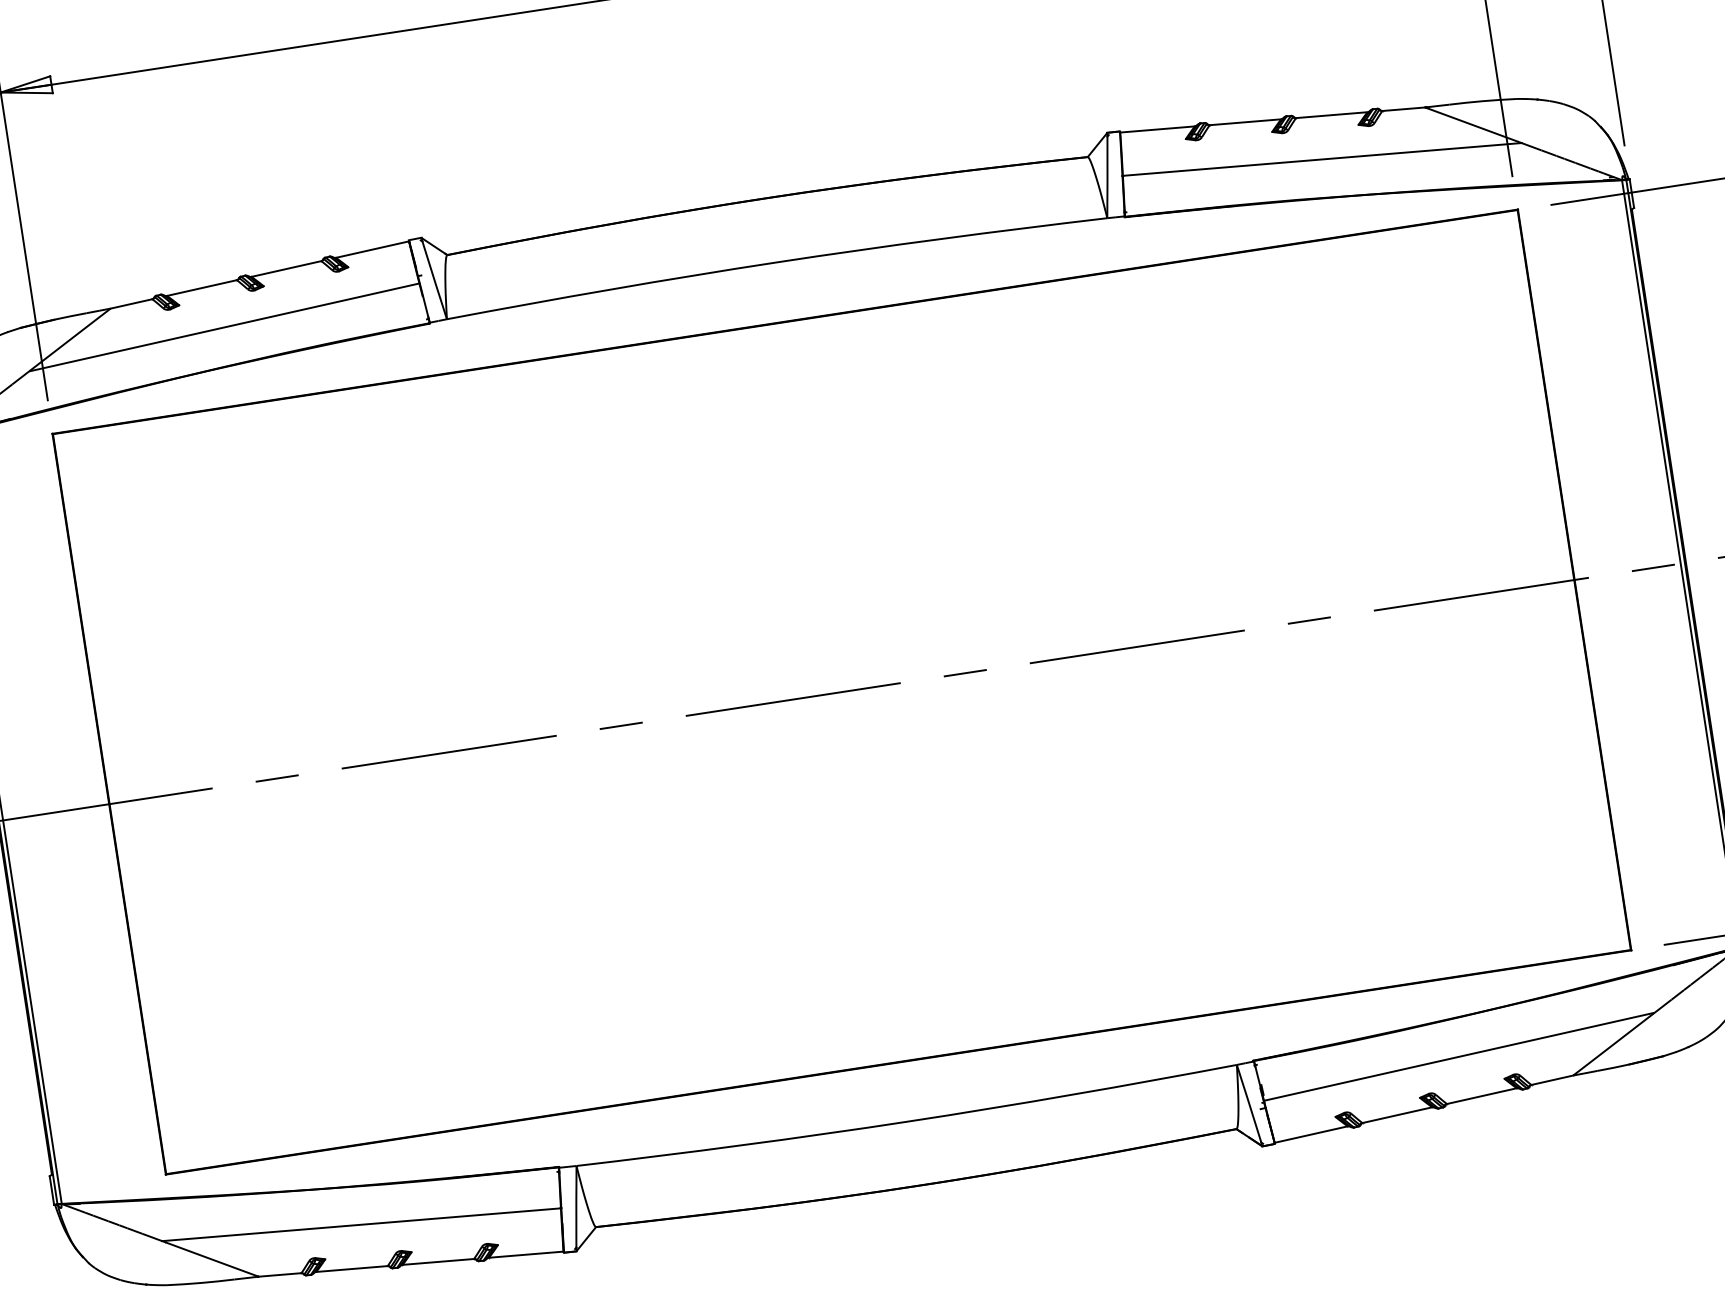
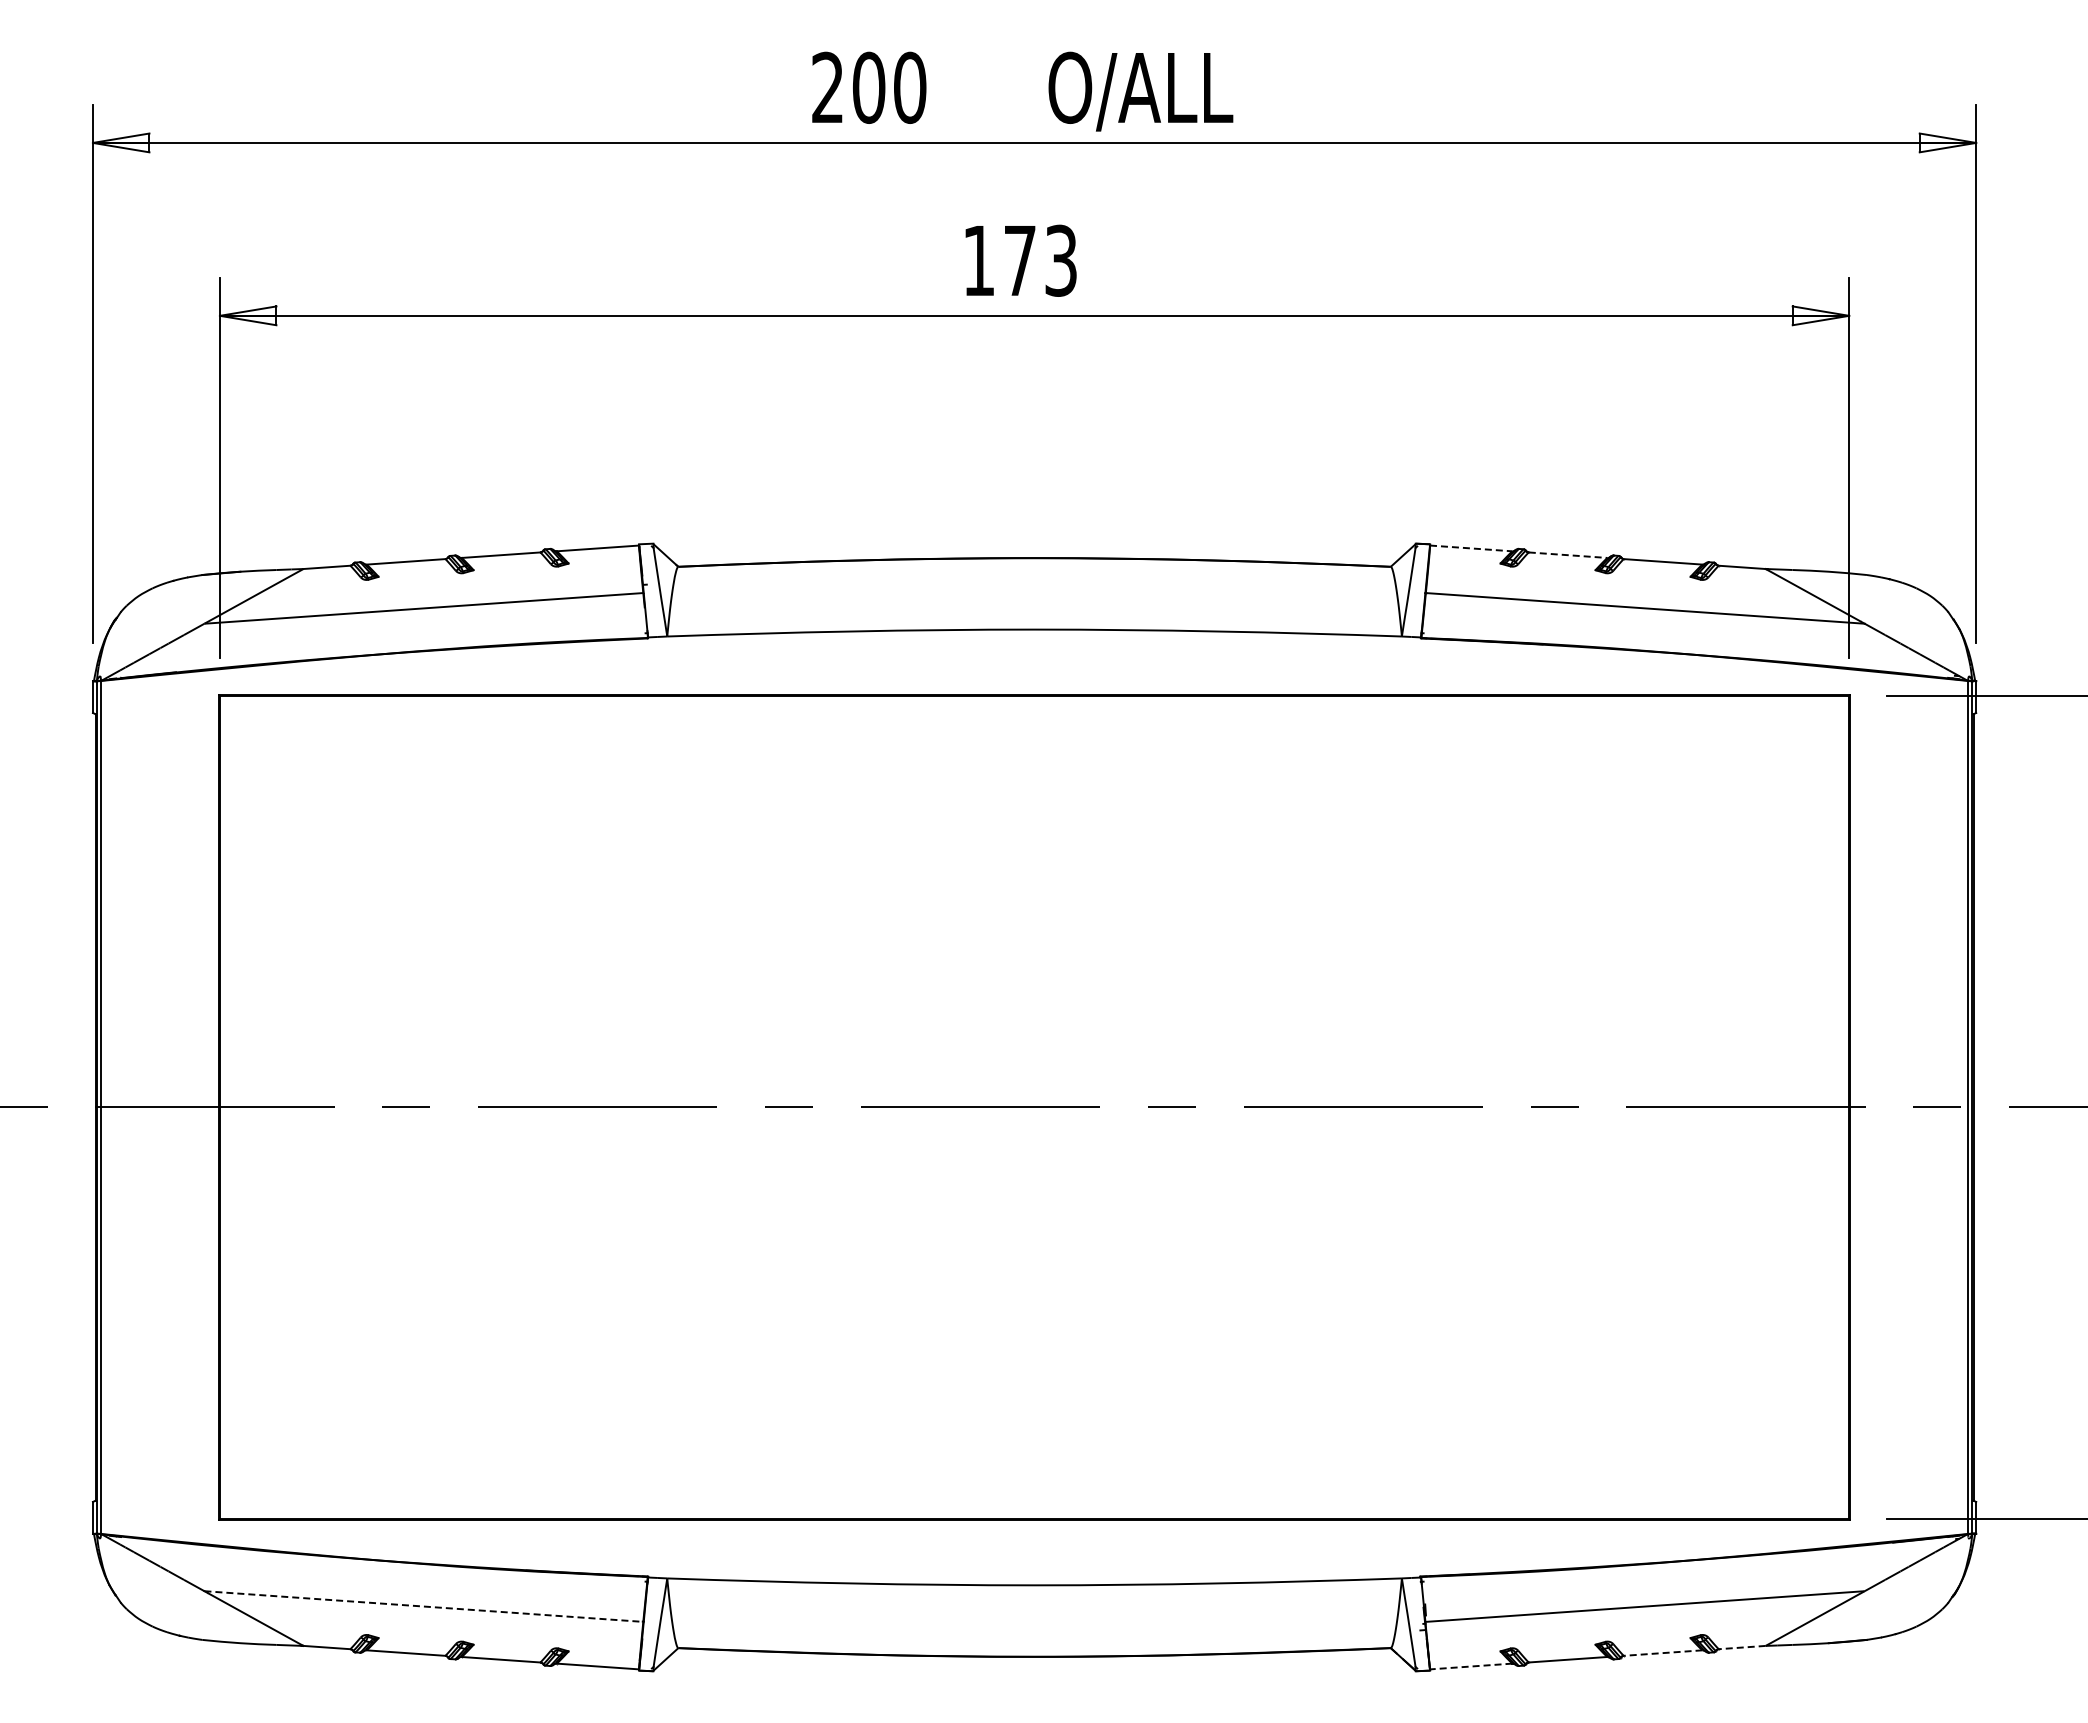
line: (1245, 122) -> (1568, 555), solid -> dashed
line: (1157, 129) -> (1471, 548), solid -> dashed
line: (1551, 1080) -> (1741, 1647), solid -> dashed
line: (1481, 1096) -> (1662, 1653), solid -> dashed
line: (1310, 1134) -> (1470, 1666), solid -> dashed
line: (362, 1224) -> (424, 1606), solid -> dashed

